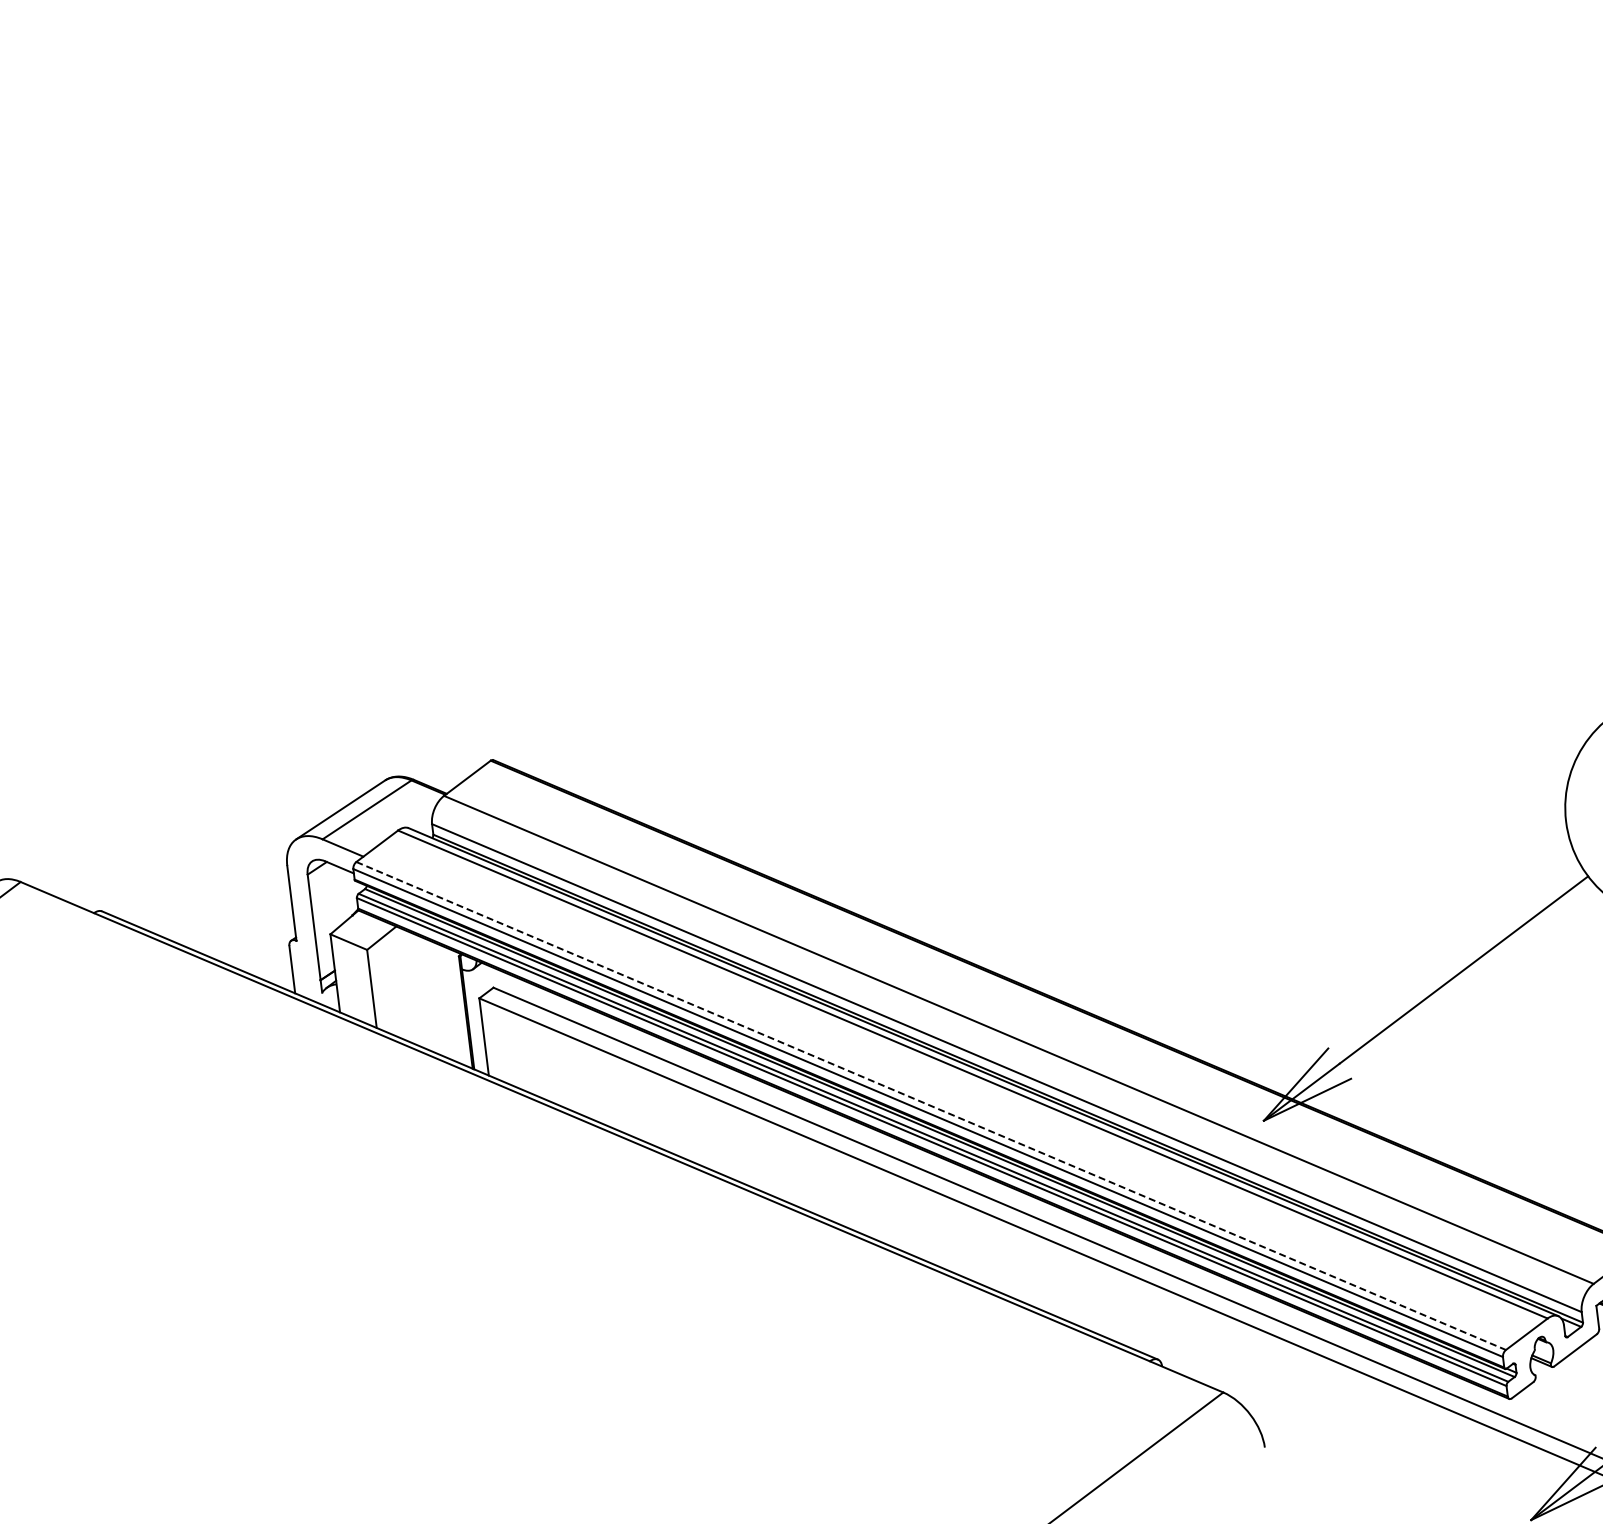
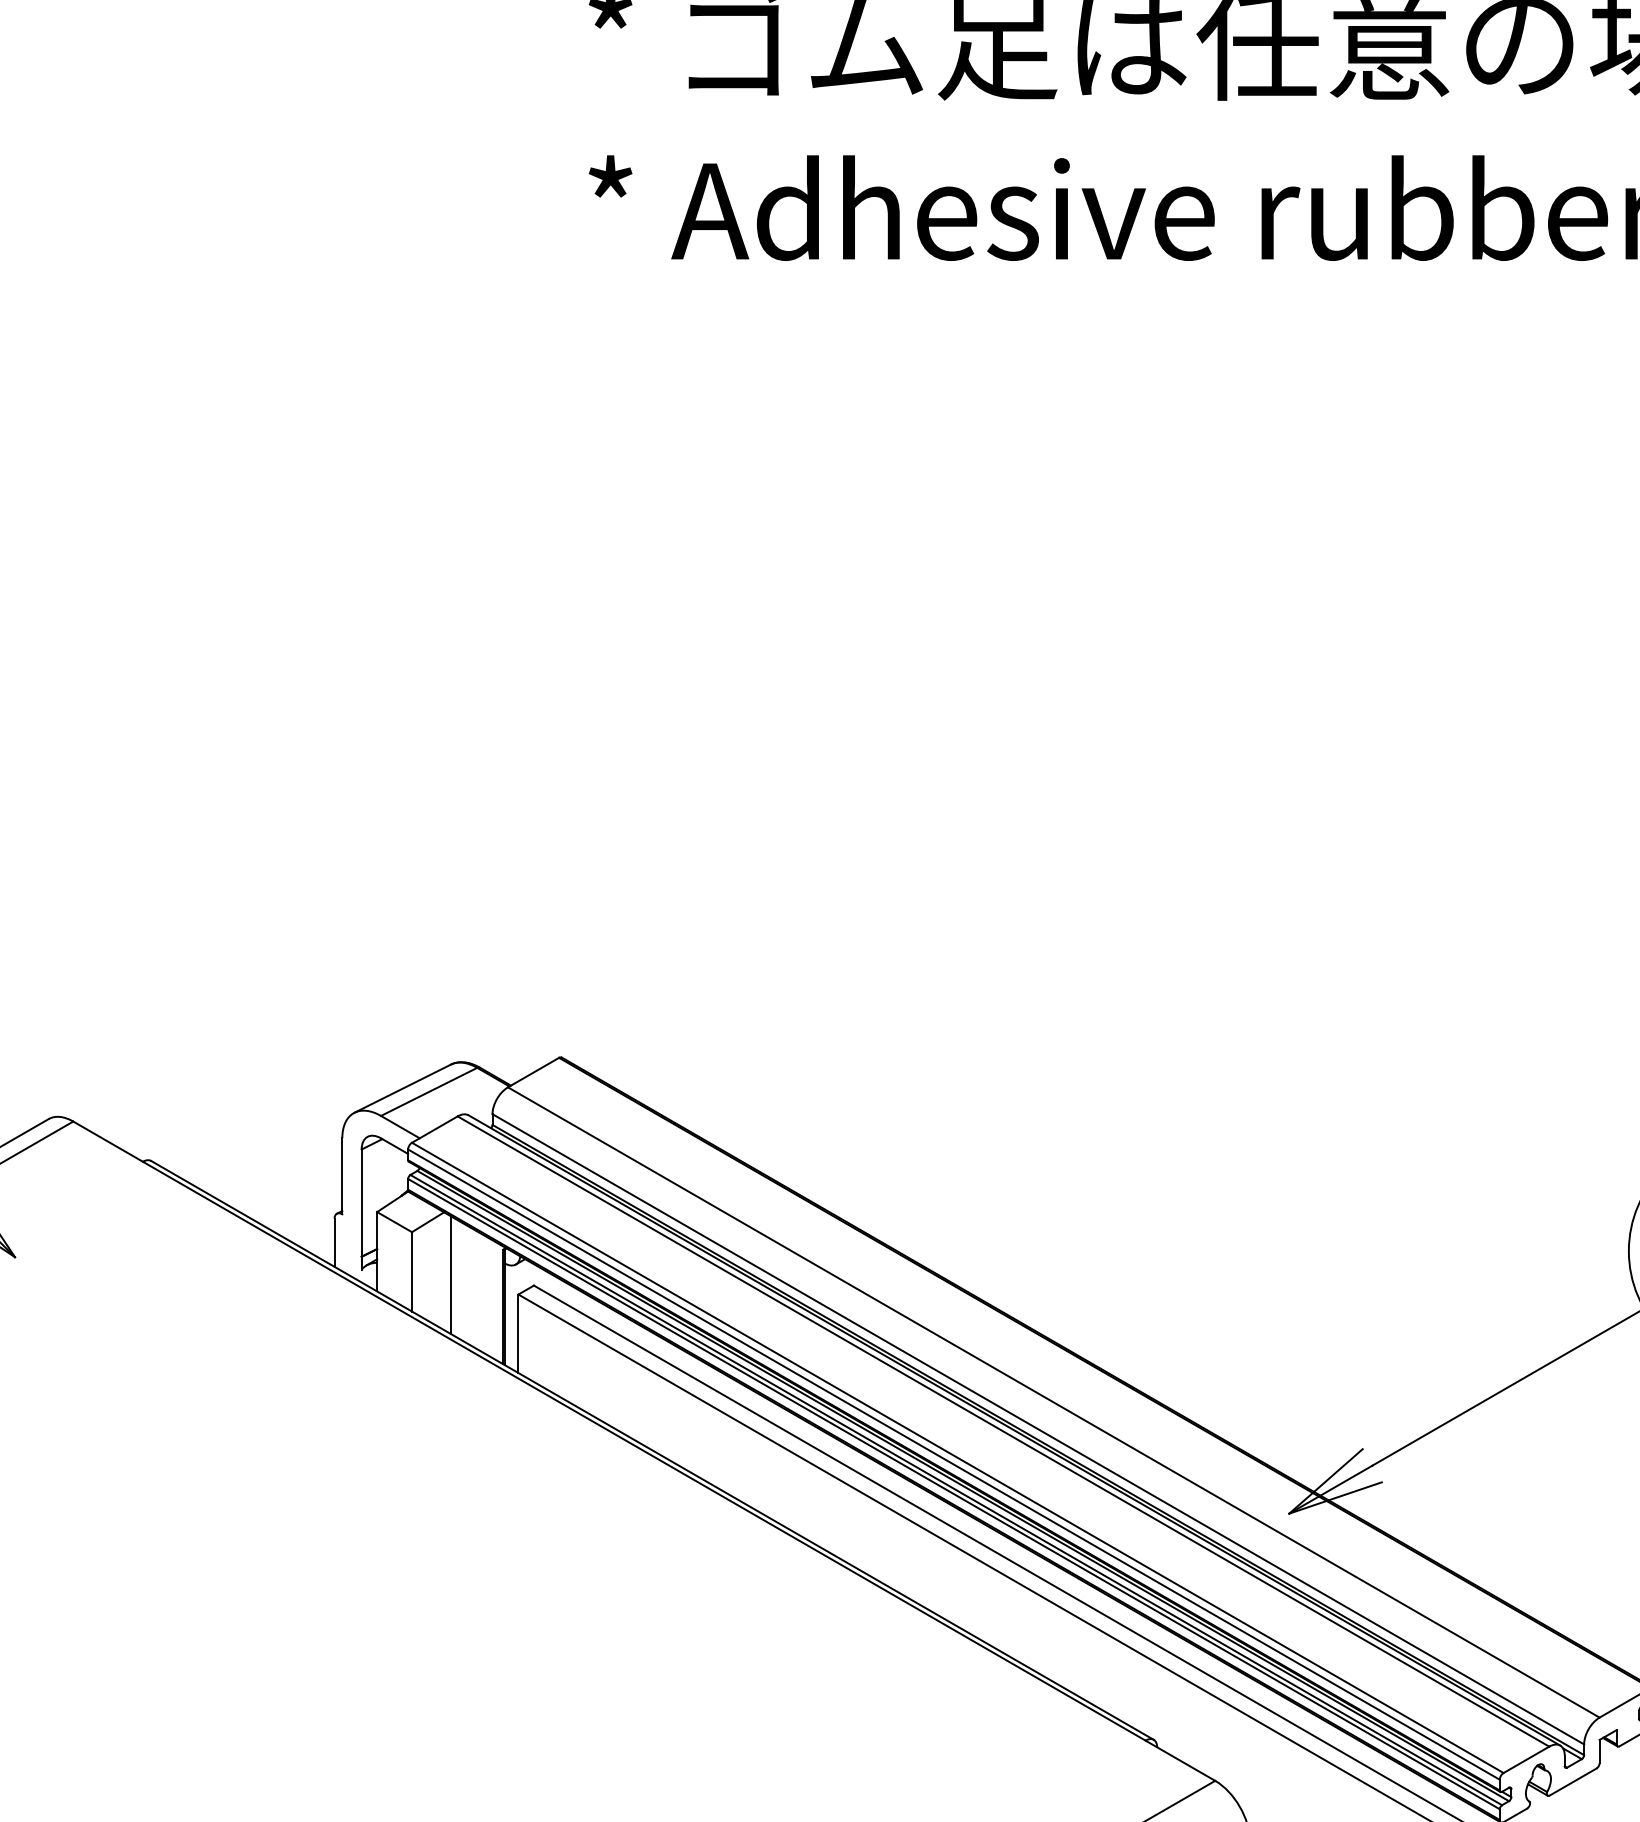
line: (410, 986) -> (450, 1274), added
line: (931, 1106) -> (958, 1458), dashed -> solid

